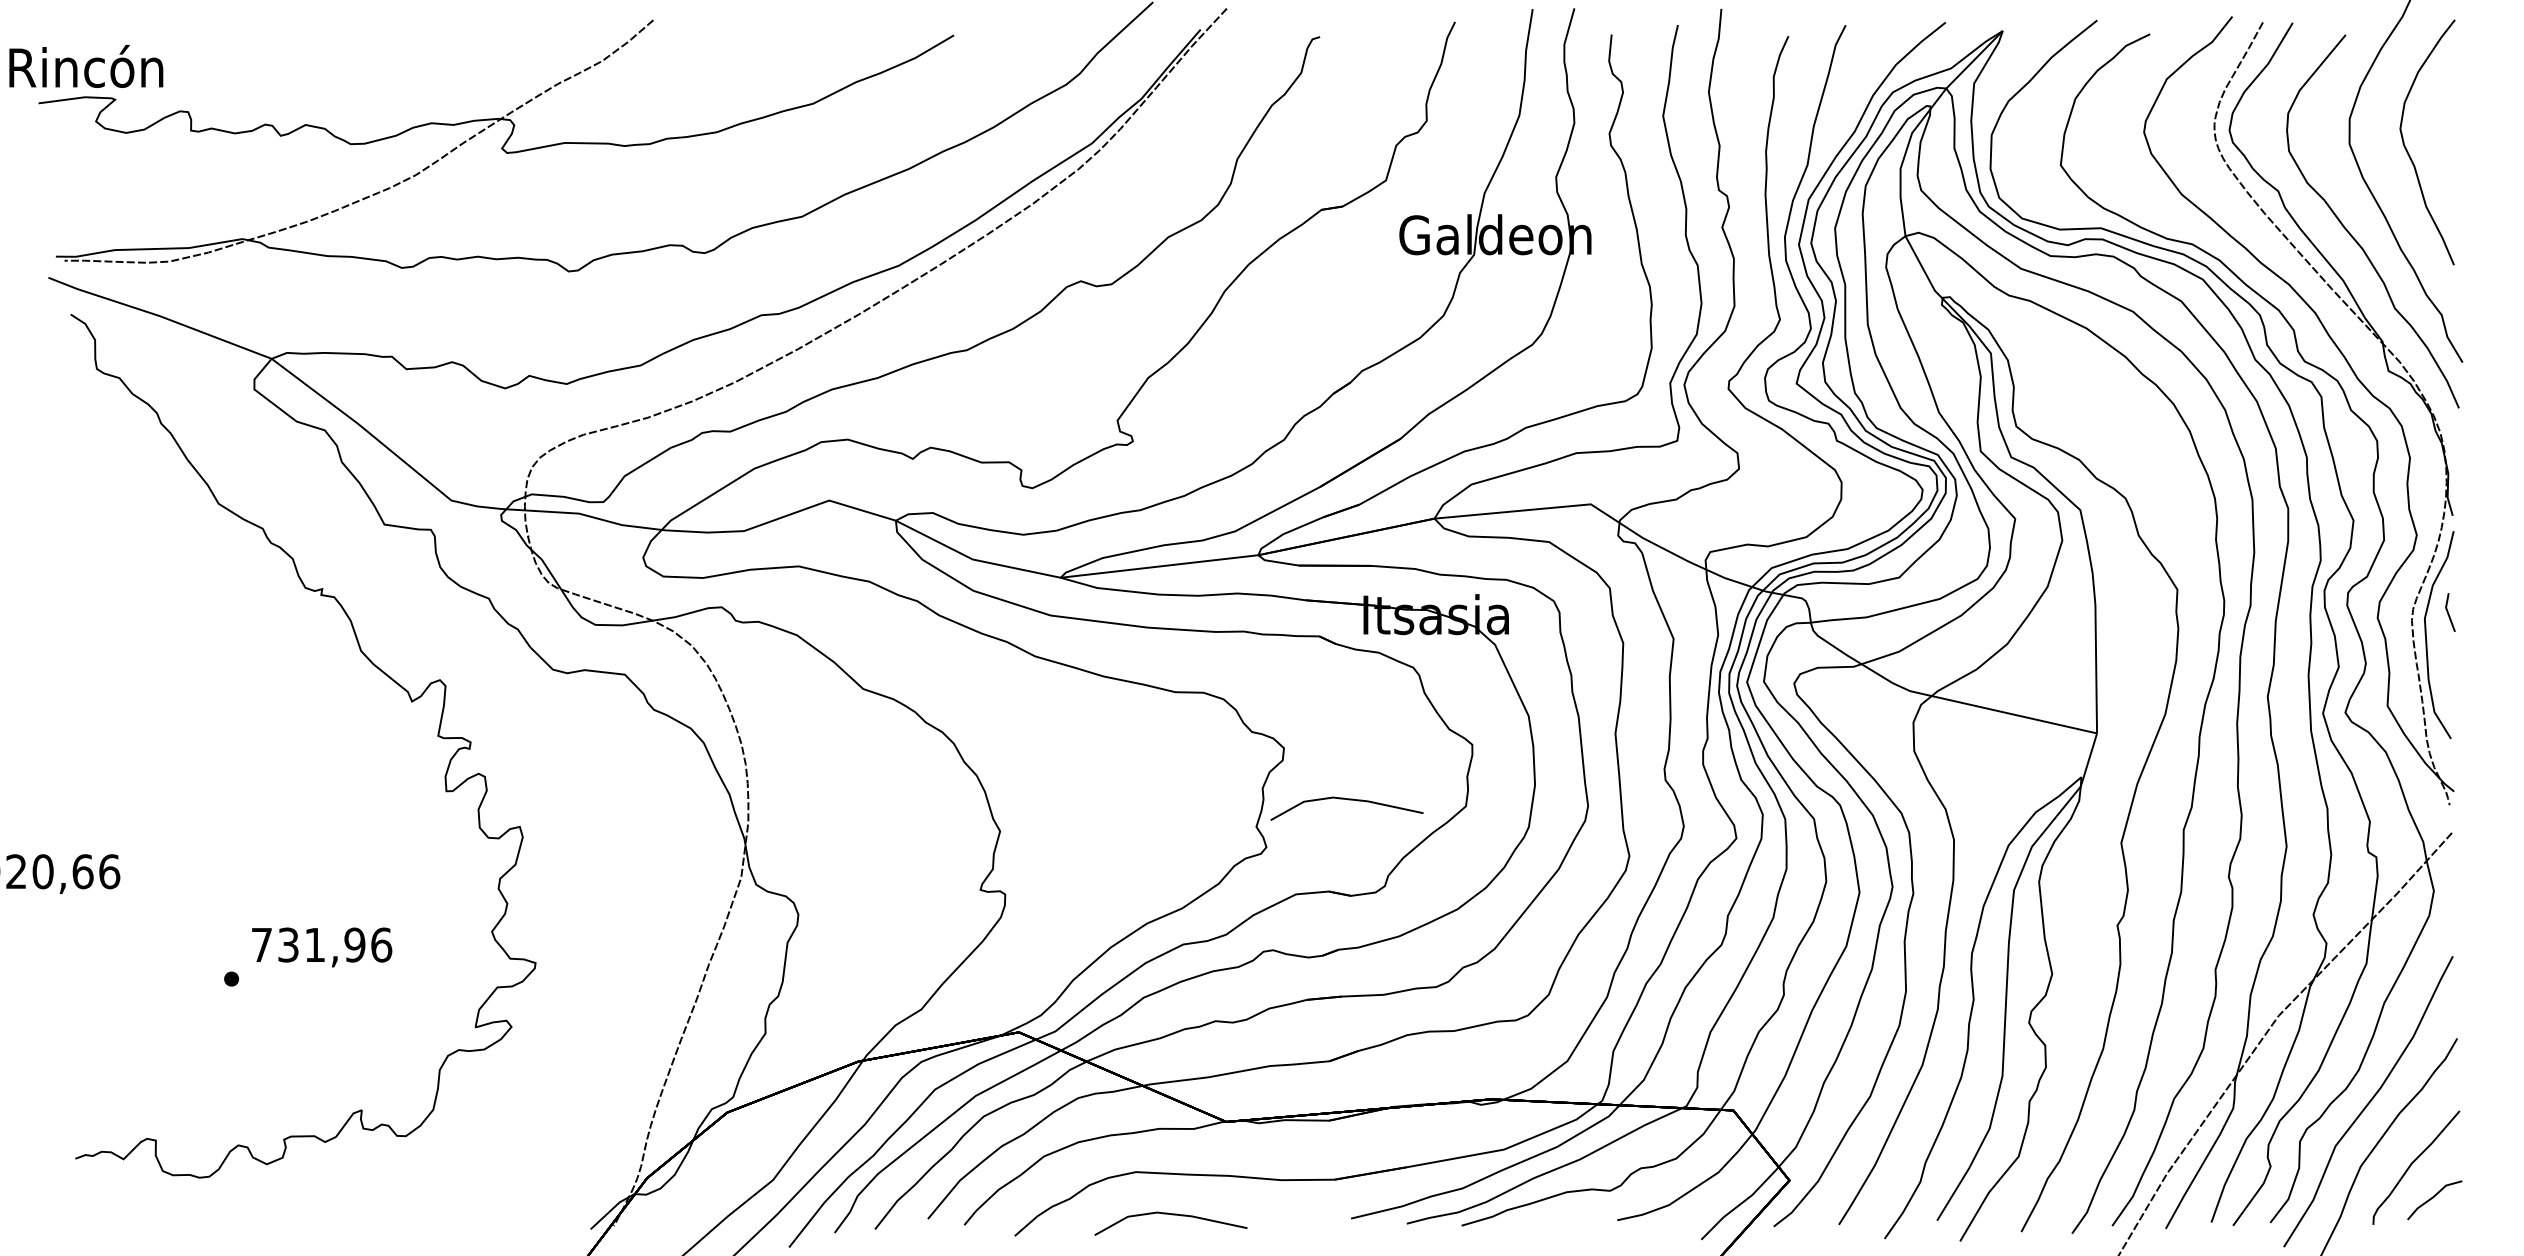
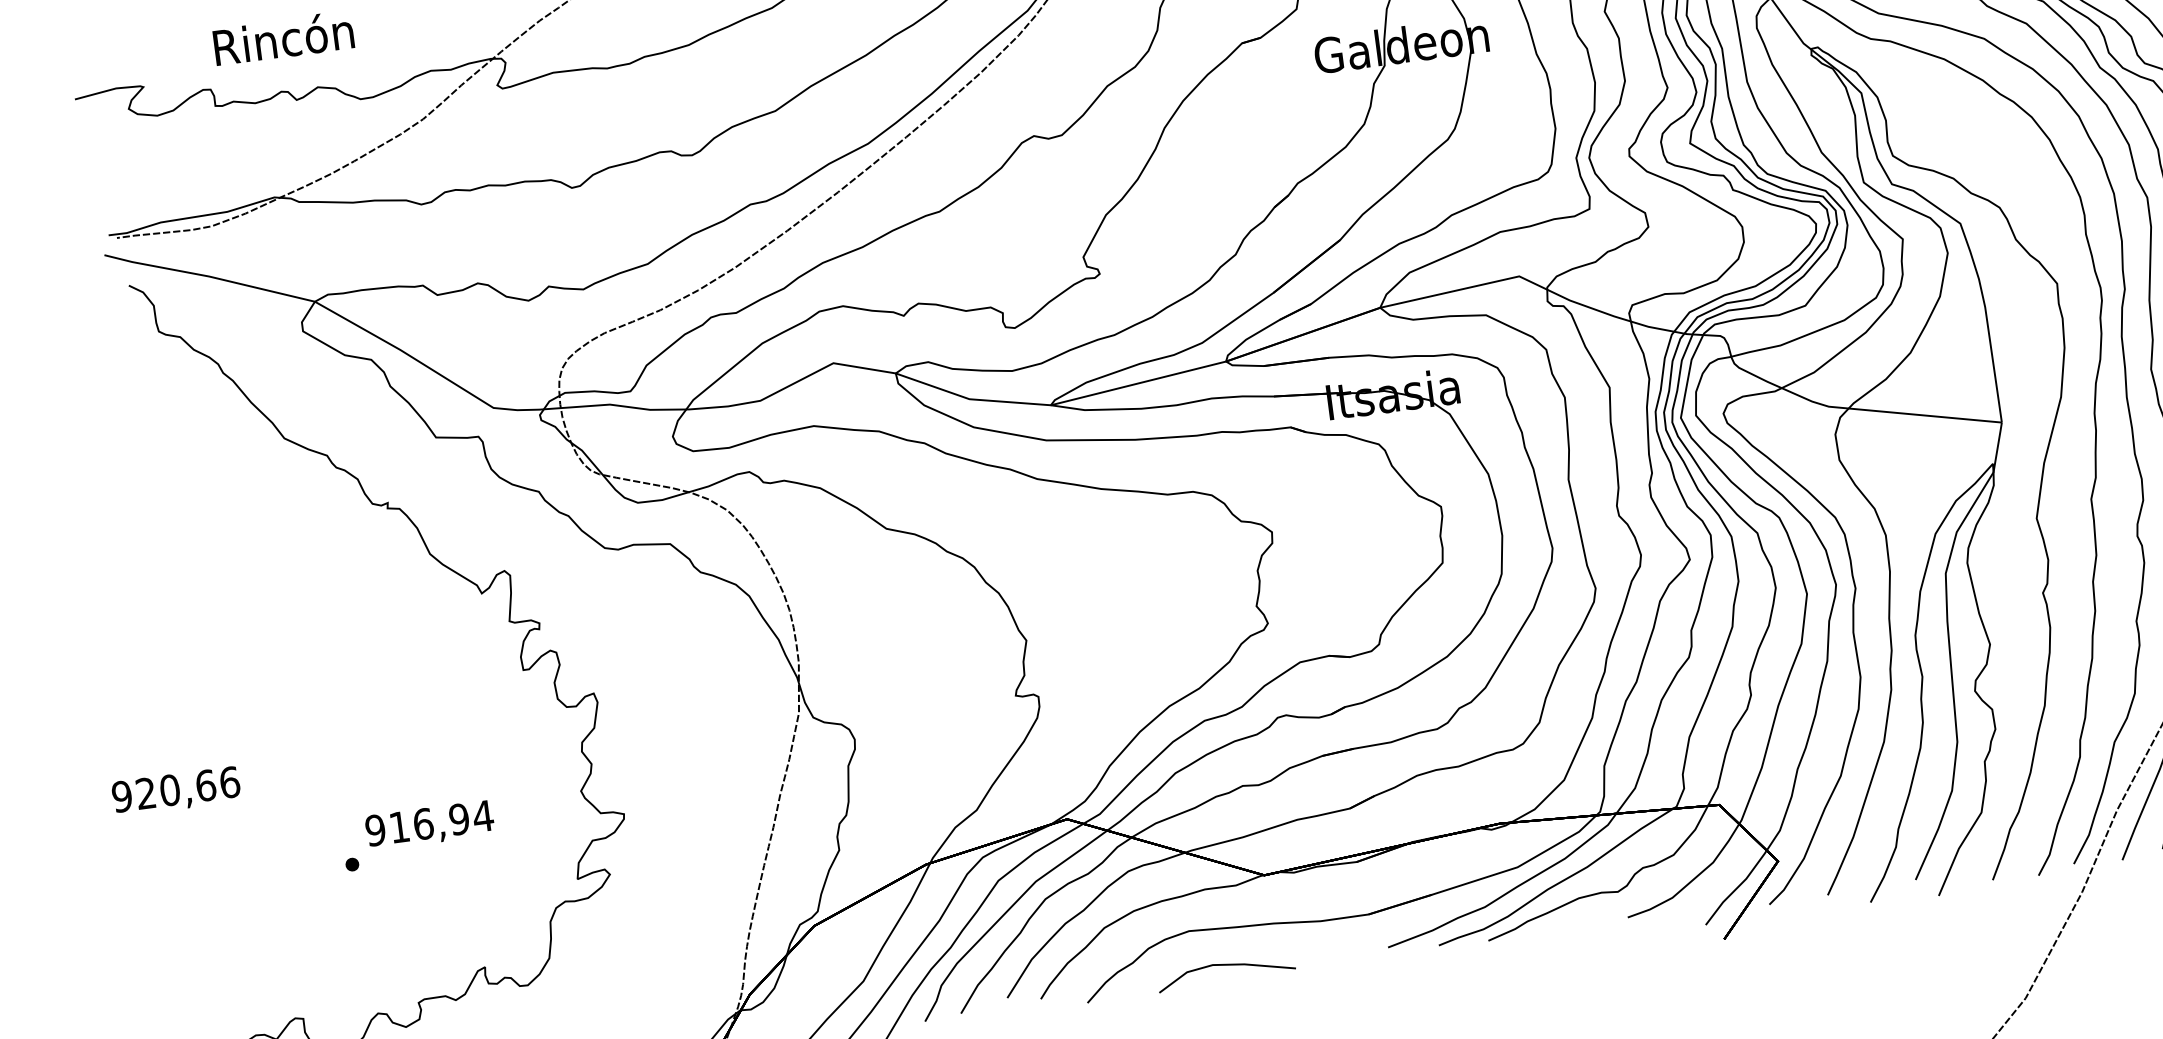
text: (86, 65) -> (283, 37), moved
line: (1348, 800) -> (1336, 571), removed
text: (321, 944) -> (429, 822), 731,96 -> 916,94

